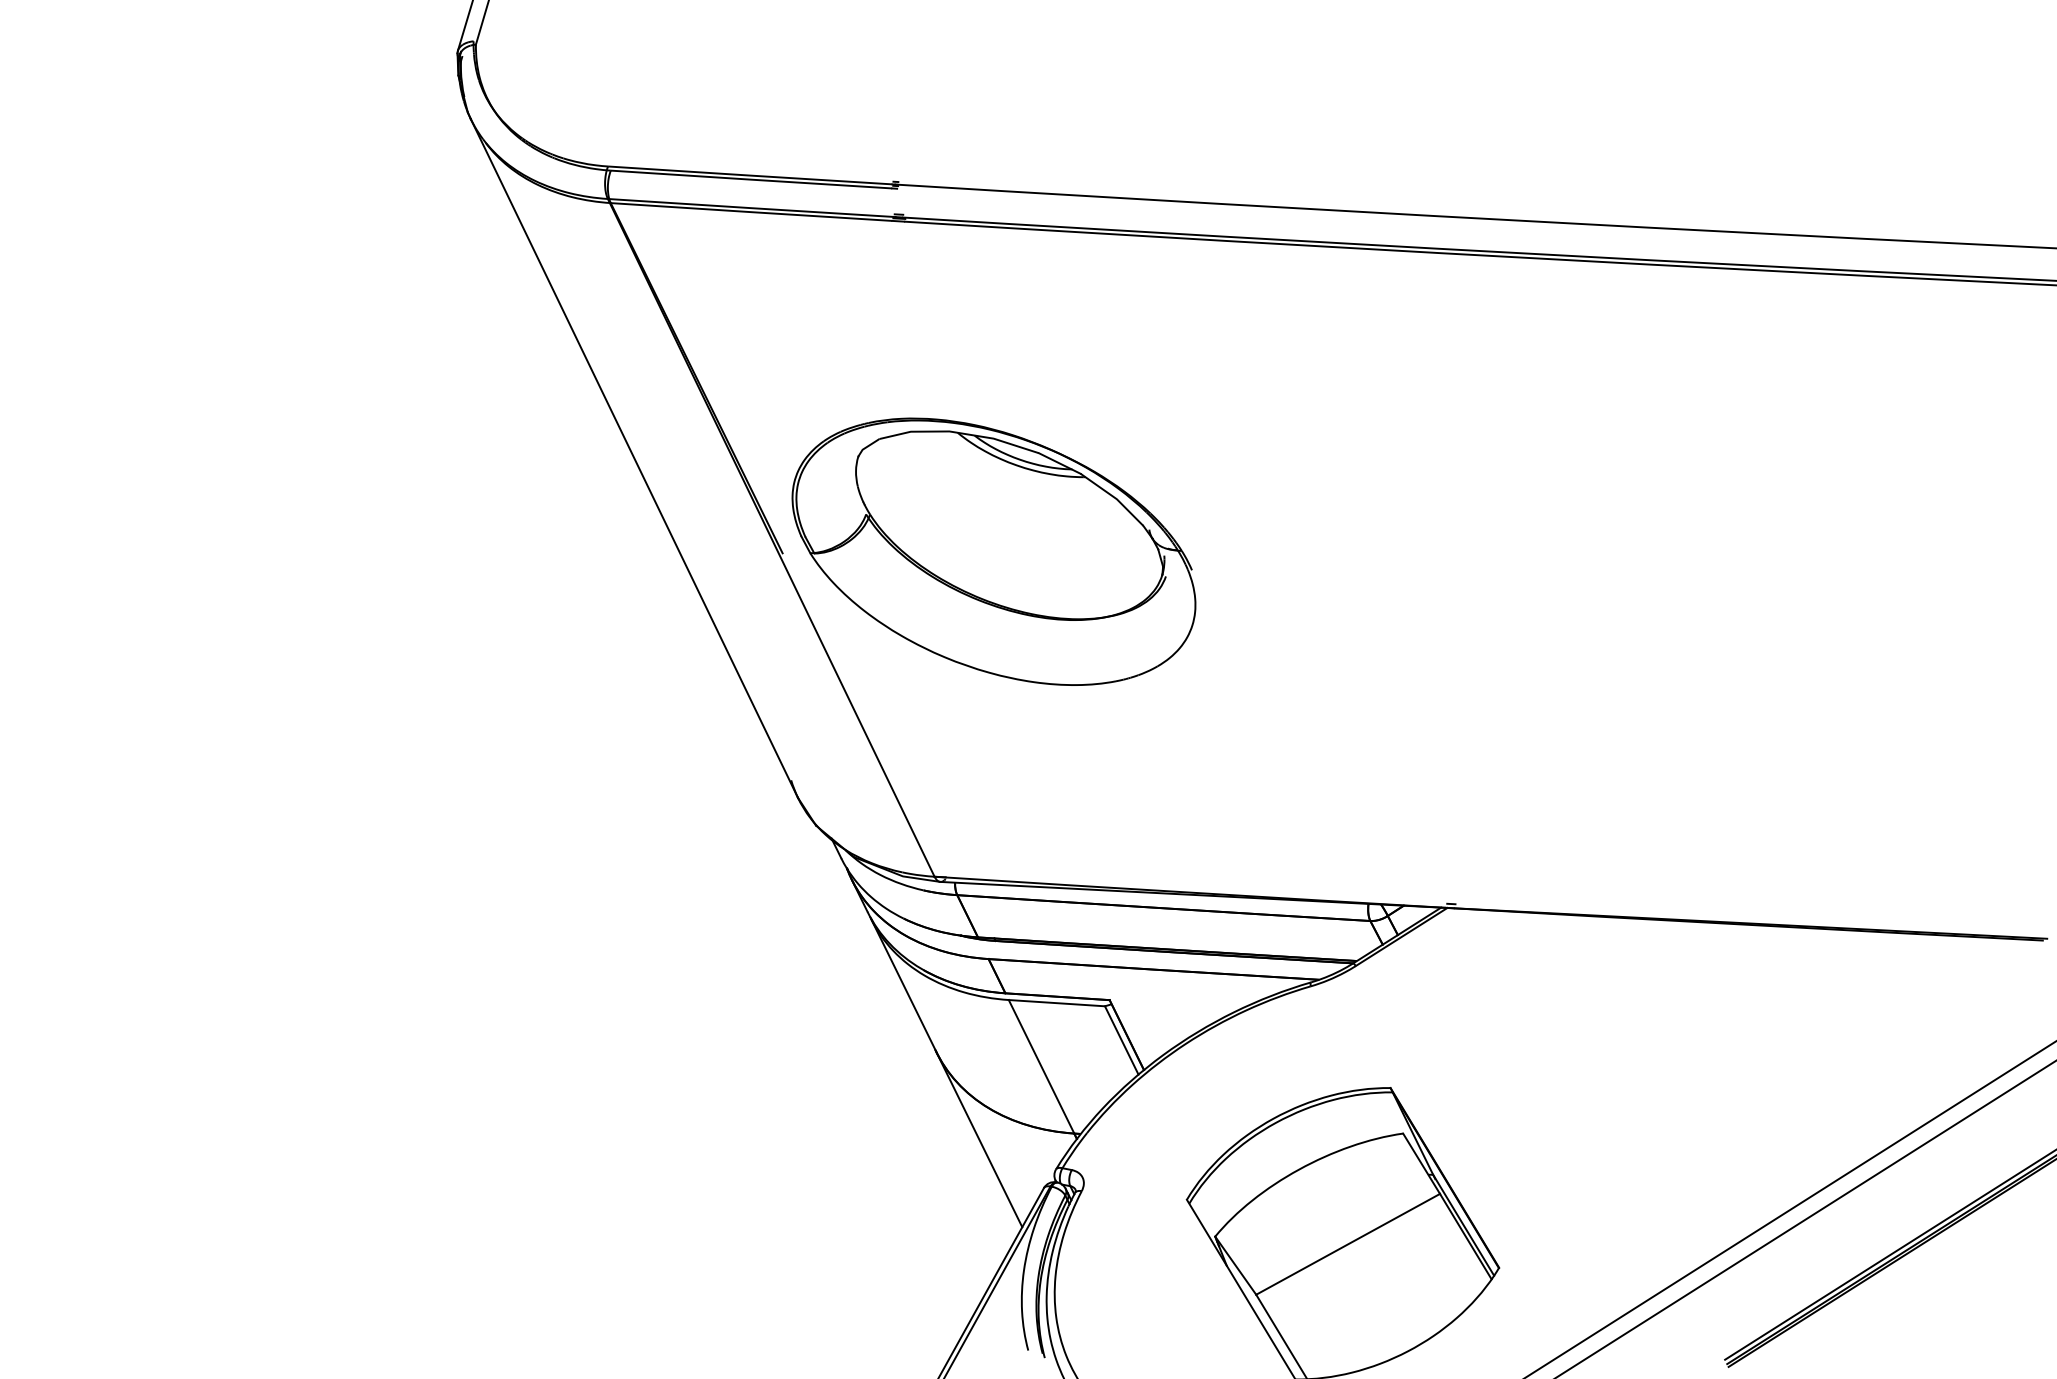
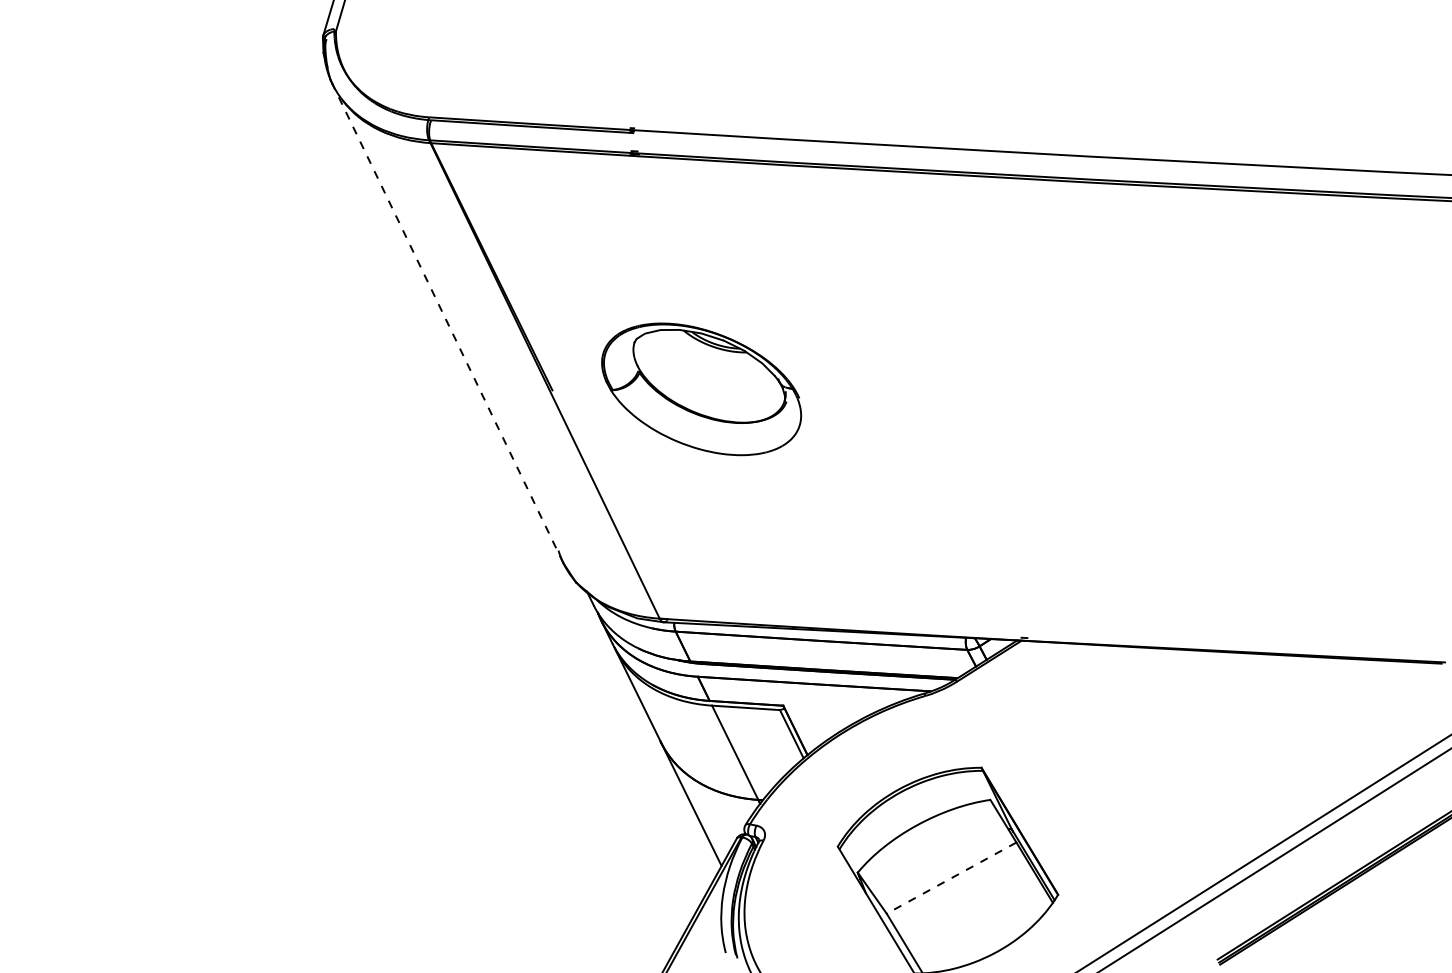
line: (633, 458) -> (447, 323), solid -> dashed
part: (993, 552) -> (701, 389), size x0.7
line: (1347, 1244) -> (951, 878), solid -> dashed

